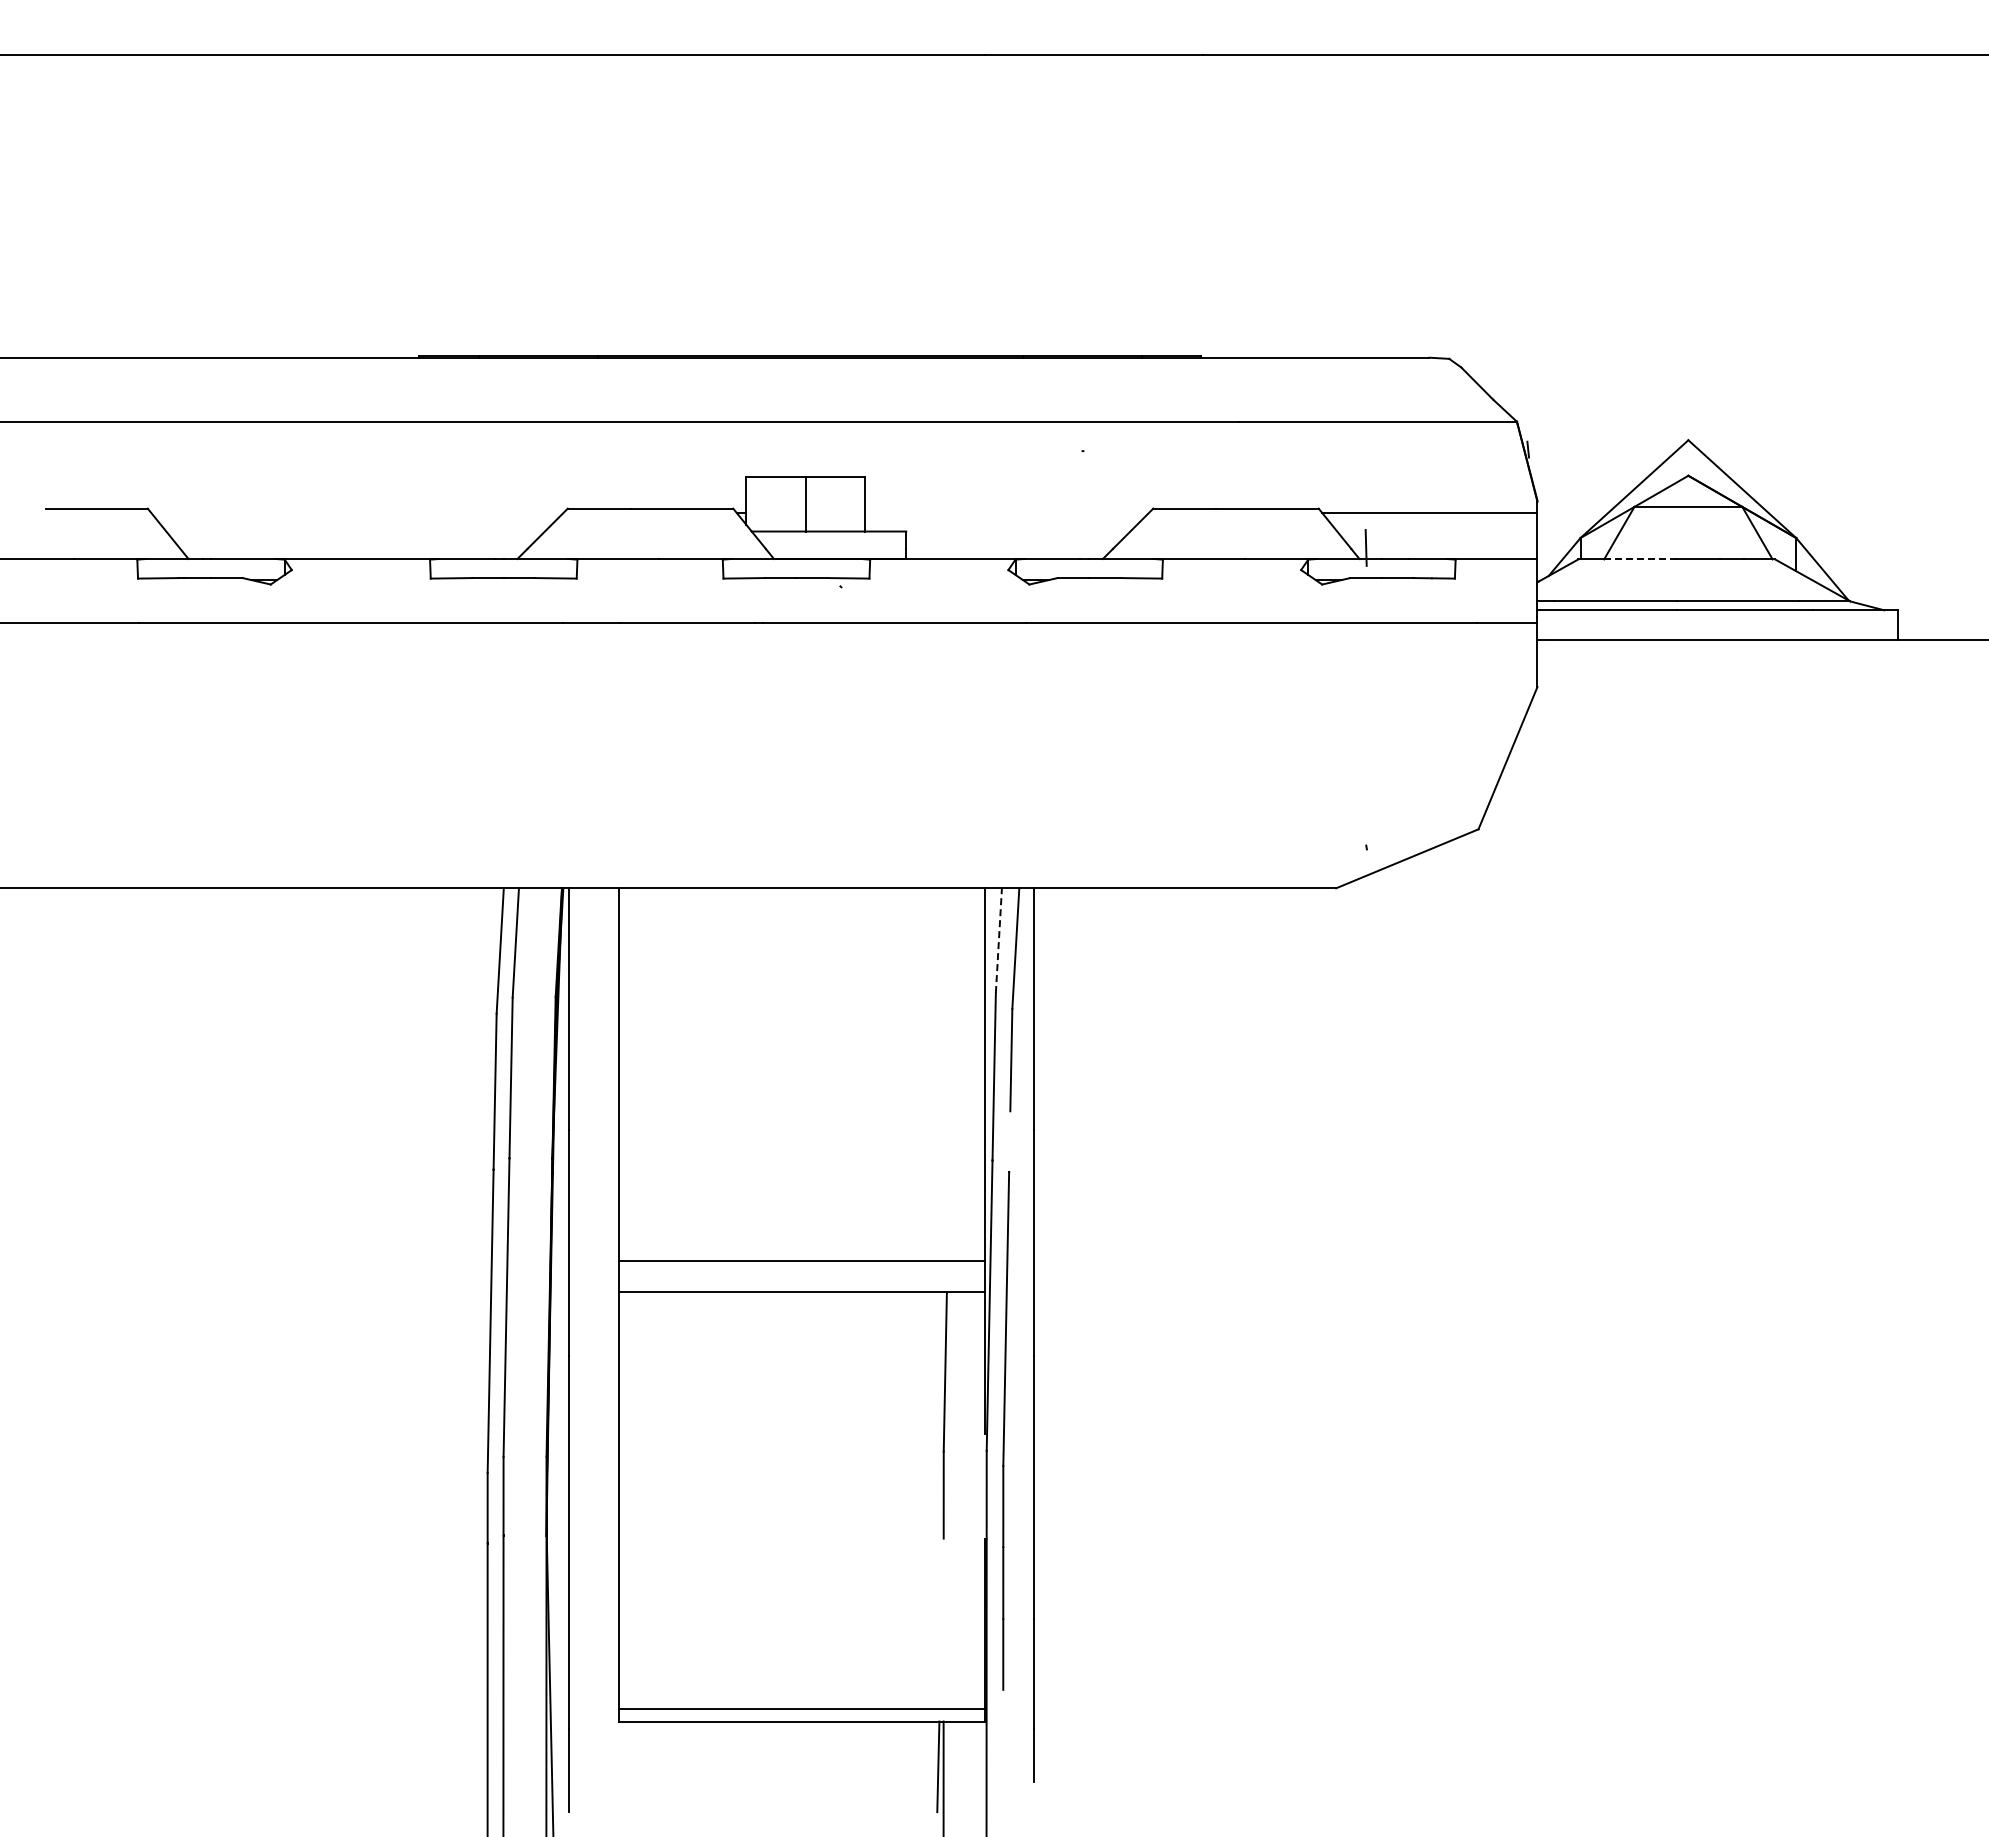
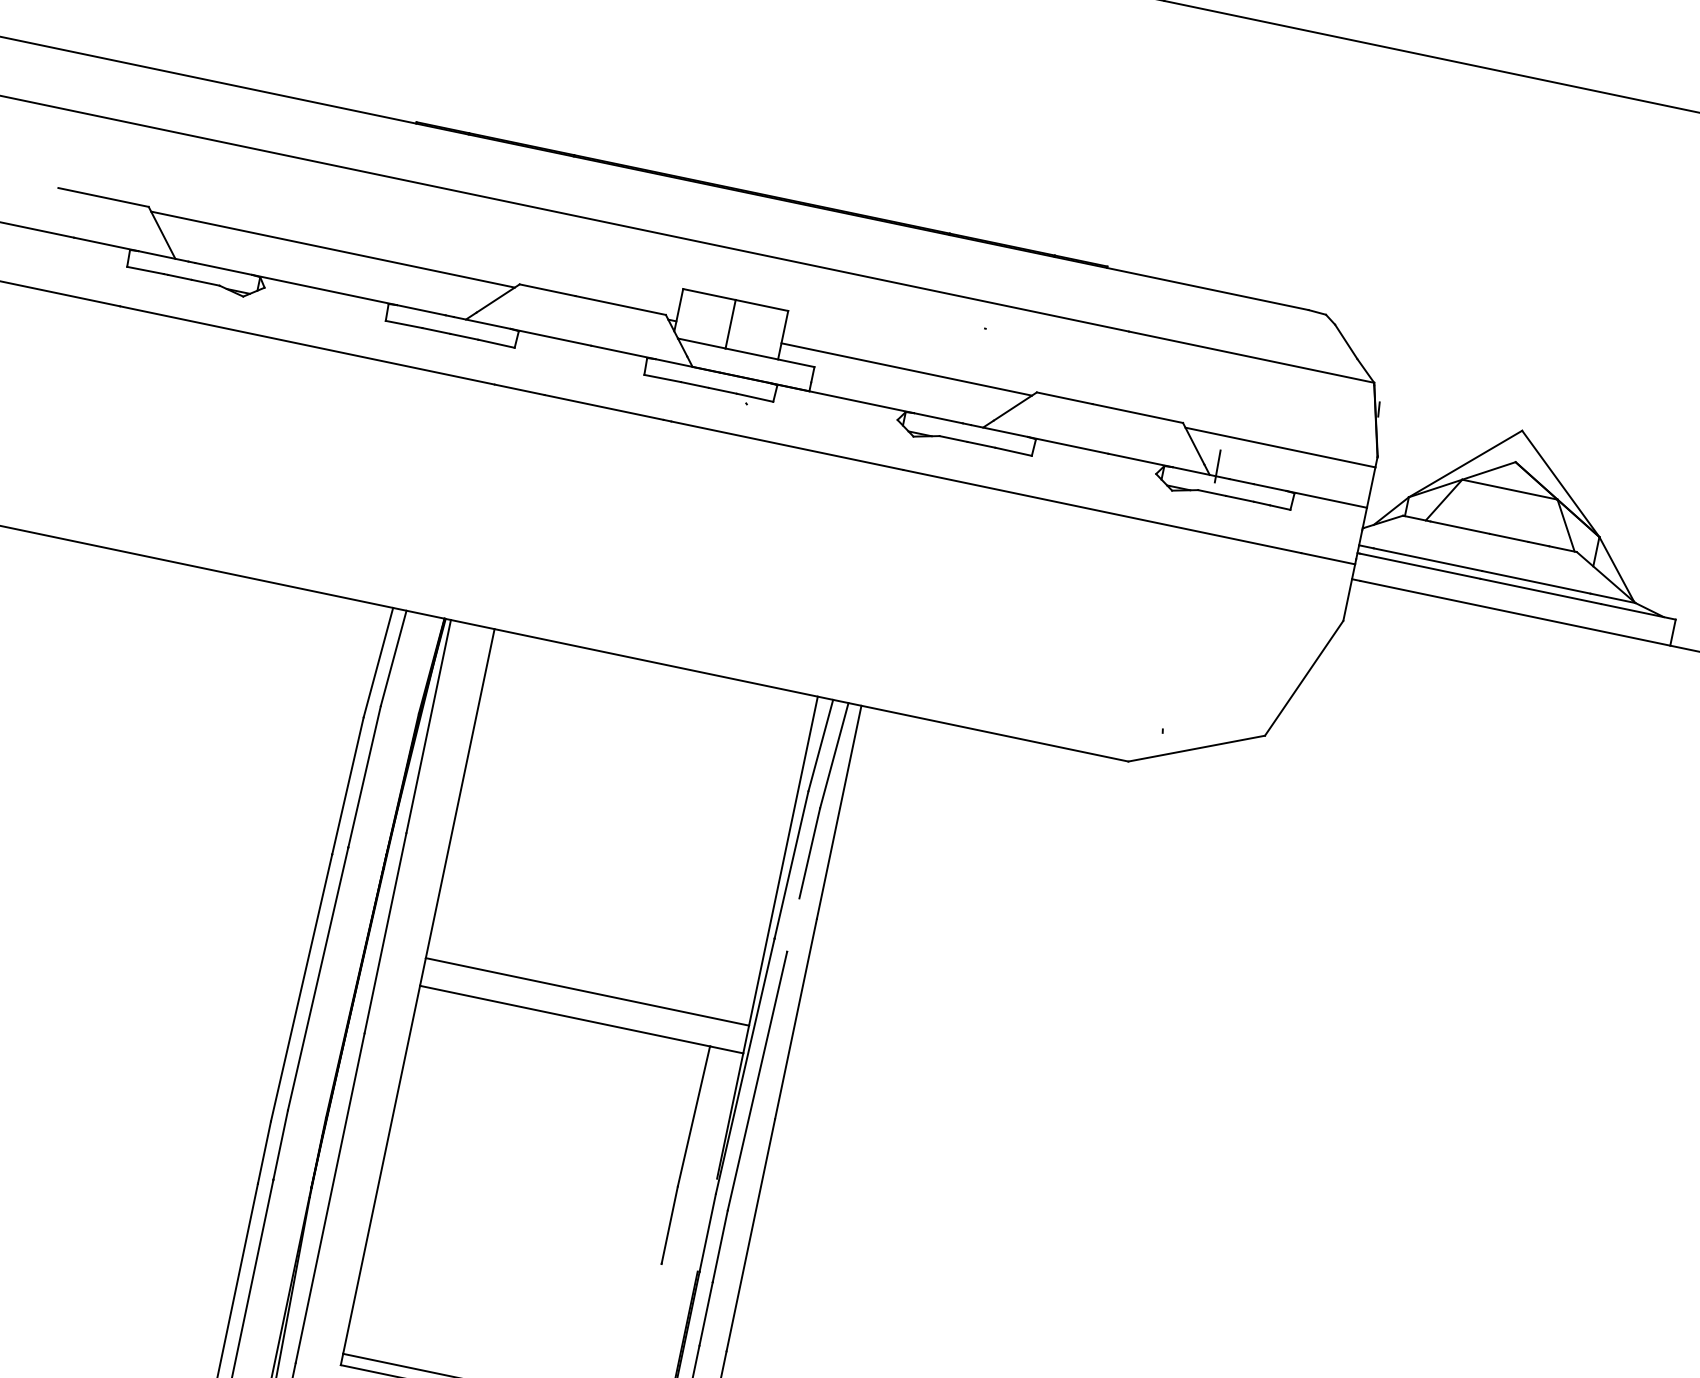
line: (357, 513) -> (333, 249), added
line: (1006, 513) -> (906, 369), added
line: (1643, 559) -> (1460, 527), dashed -> solid
line: (998, 940) -> (820, 745), dashed -> solid

